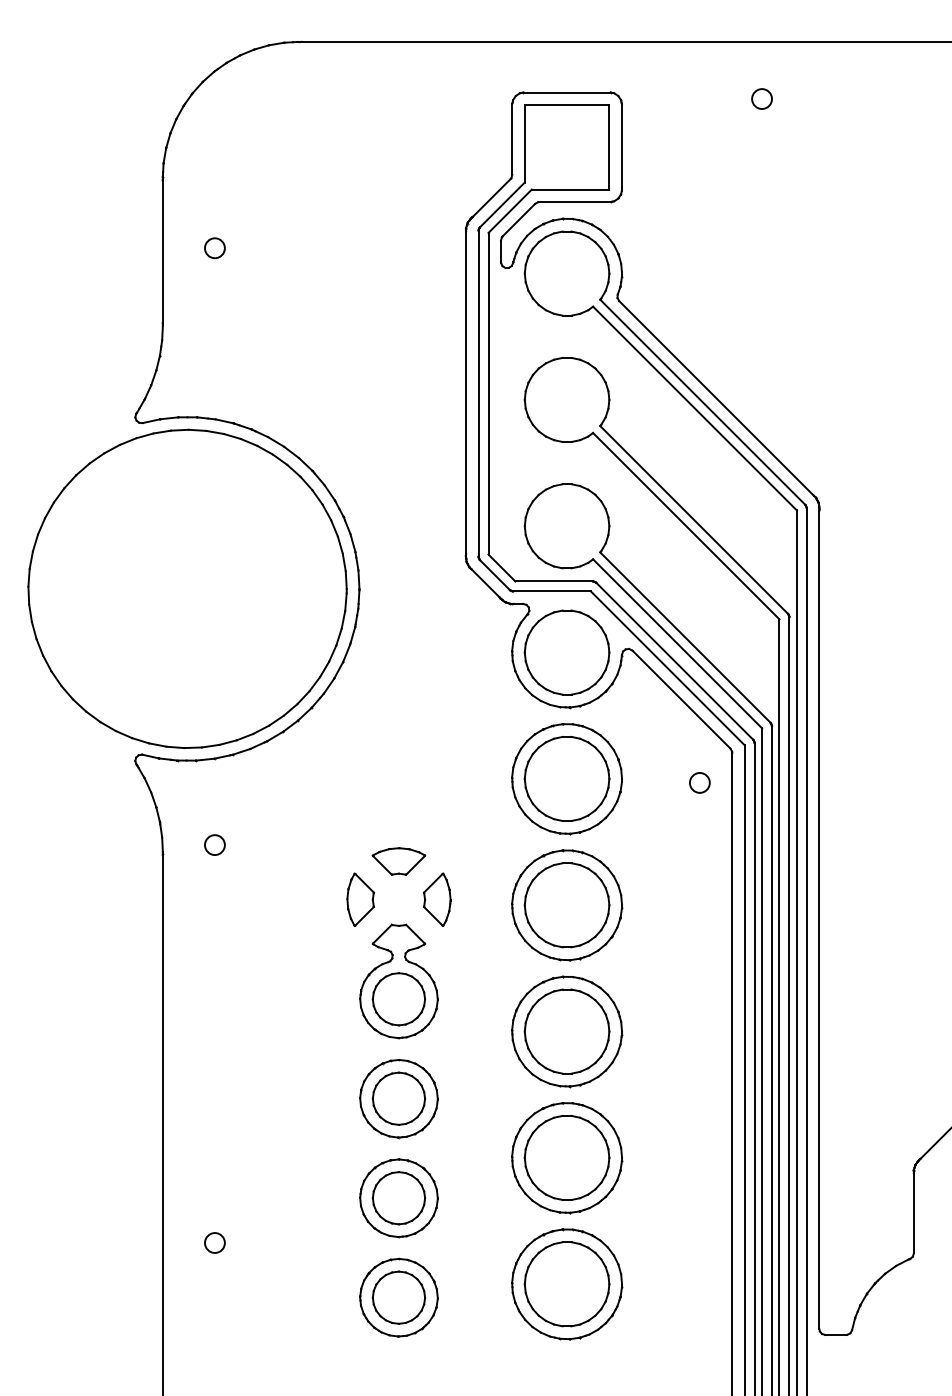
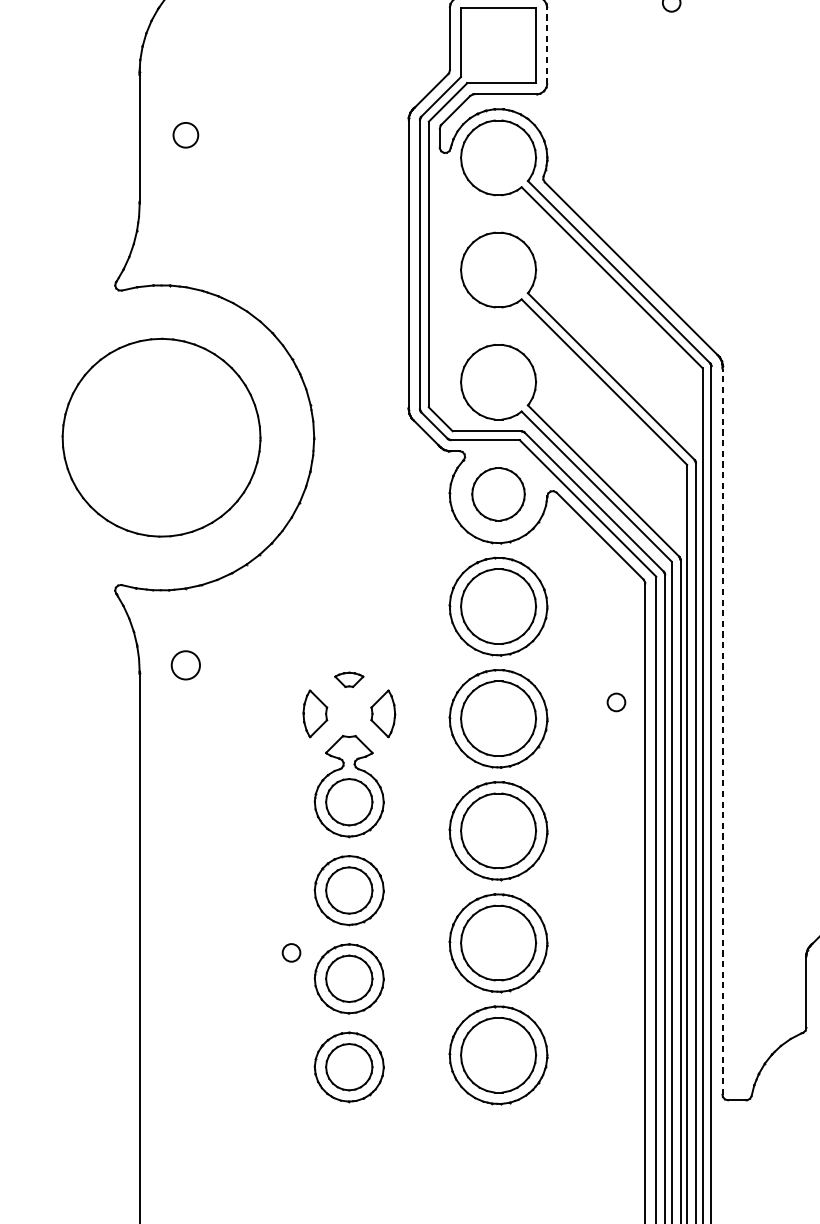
line: (621, 147) -> (546, 45), solid -> dashed
circle: (214, 248) -> (185, 135), size x1.4
part: (187, 588) -> (161, 437), size x0.7
part: (566, 652) -> (498, 494), size x0.7
circle: (699, 782) -> (616, 702), moved
circle: (214, 844) -> (185, 664), size x1.6
part: (398, 861) -> (348, 679), size x0.6
line: (819, 919) -> (722, 731), solid -> dashed
circle: (214, 1242) -> (291, 952), moved

